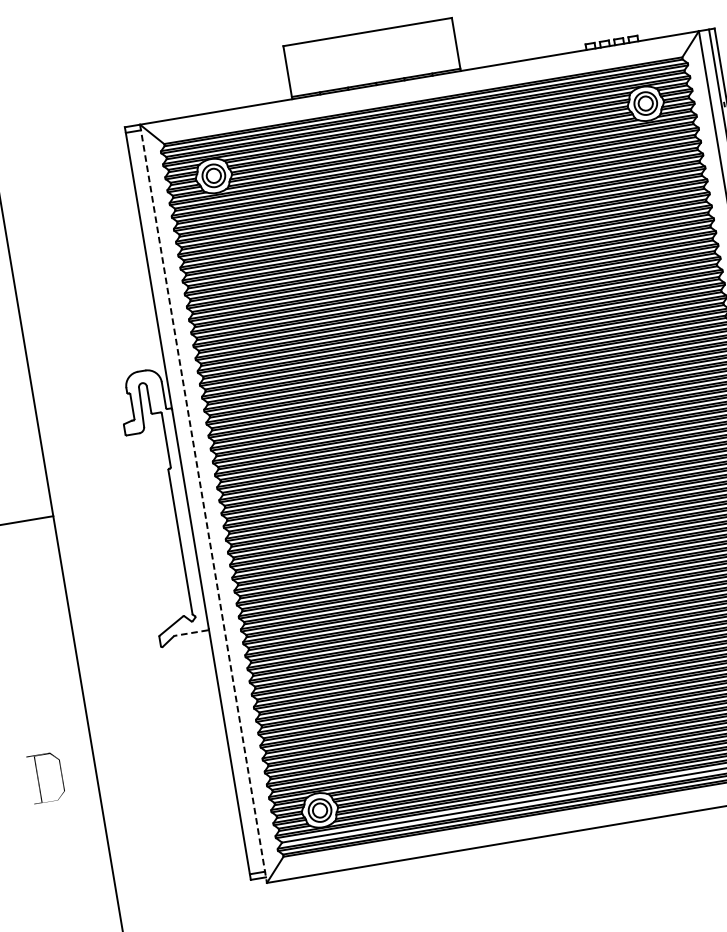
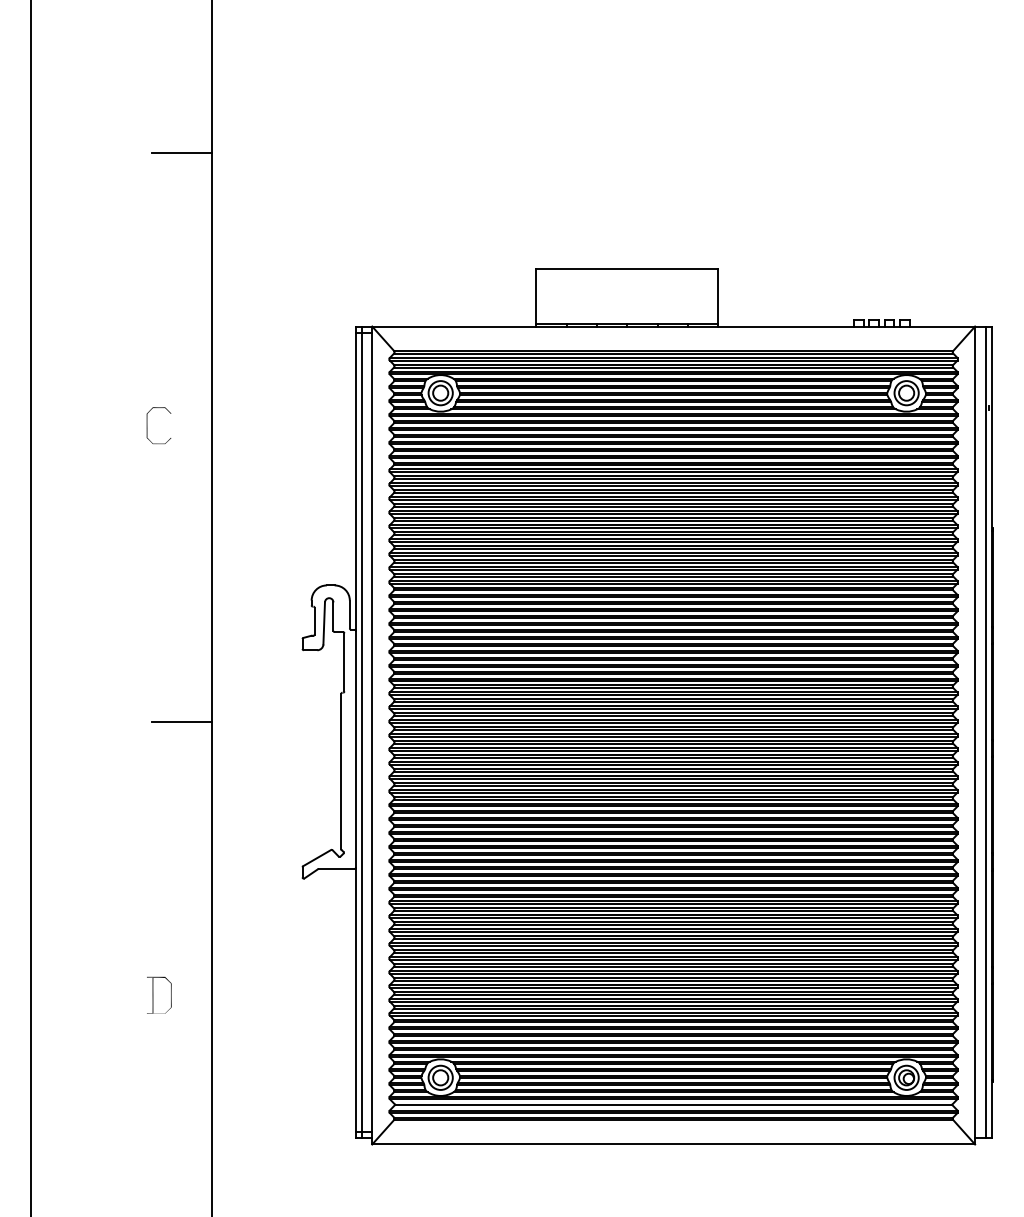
line: (193, 502) -> (361, 732), added
line: (203, 503) -> (372, 735), dashed -> solid
line: (191, 633) -> (336, 869), dashed -> solid
part: (46, 776) -> (159, 994), size x0.71

